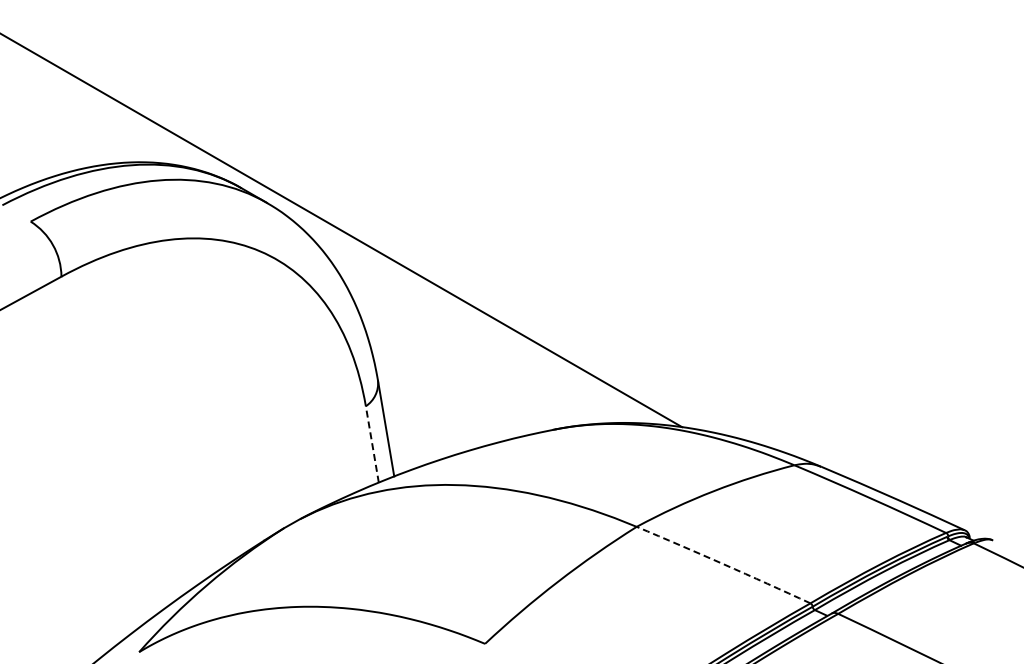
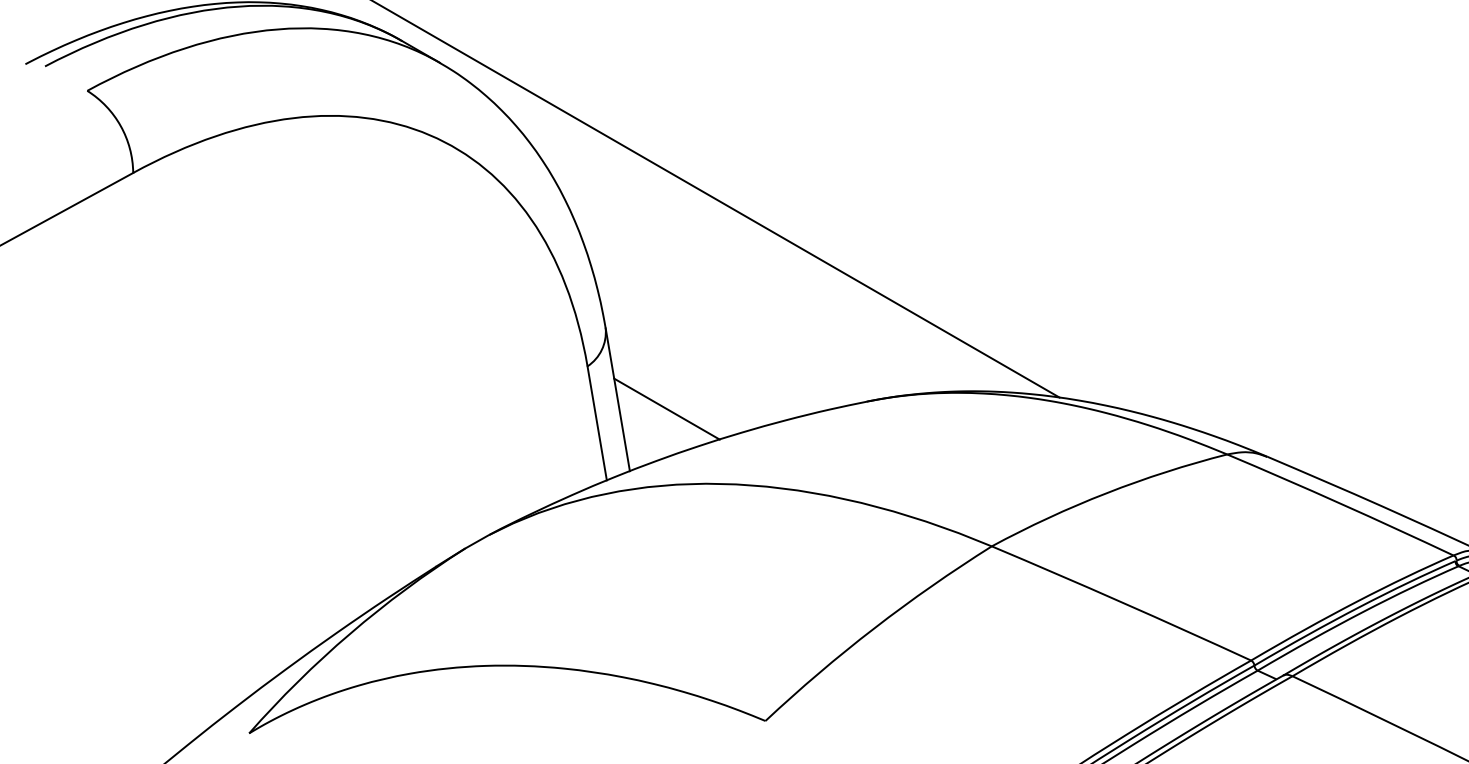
line: (418, 434) -> (666, 408), added
line: (372, 444) -> (597, 423), dashed -> solid
arc: (723, 564) -> (1121, 602), dashed -> solid

